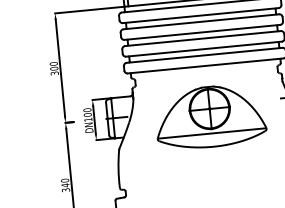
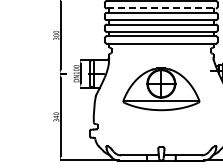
line: (200, 15) -> (161, 8), solid -> dashed
part: (210, 117) -> (161, 89), moved

